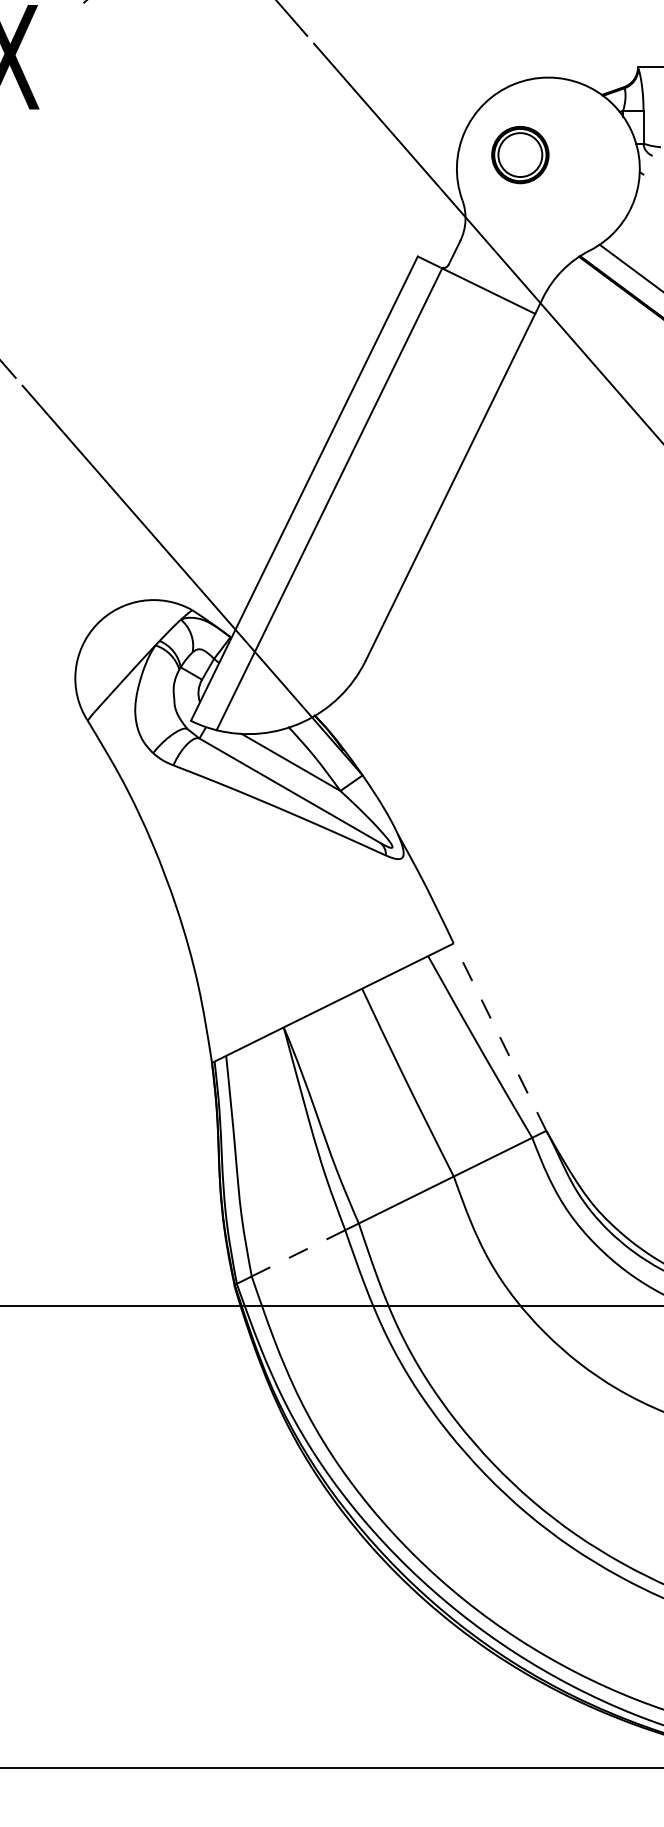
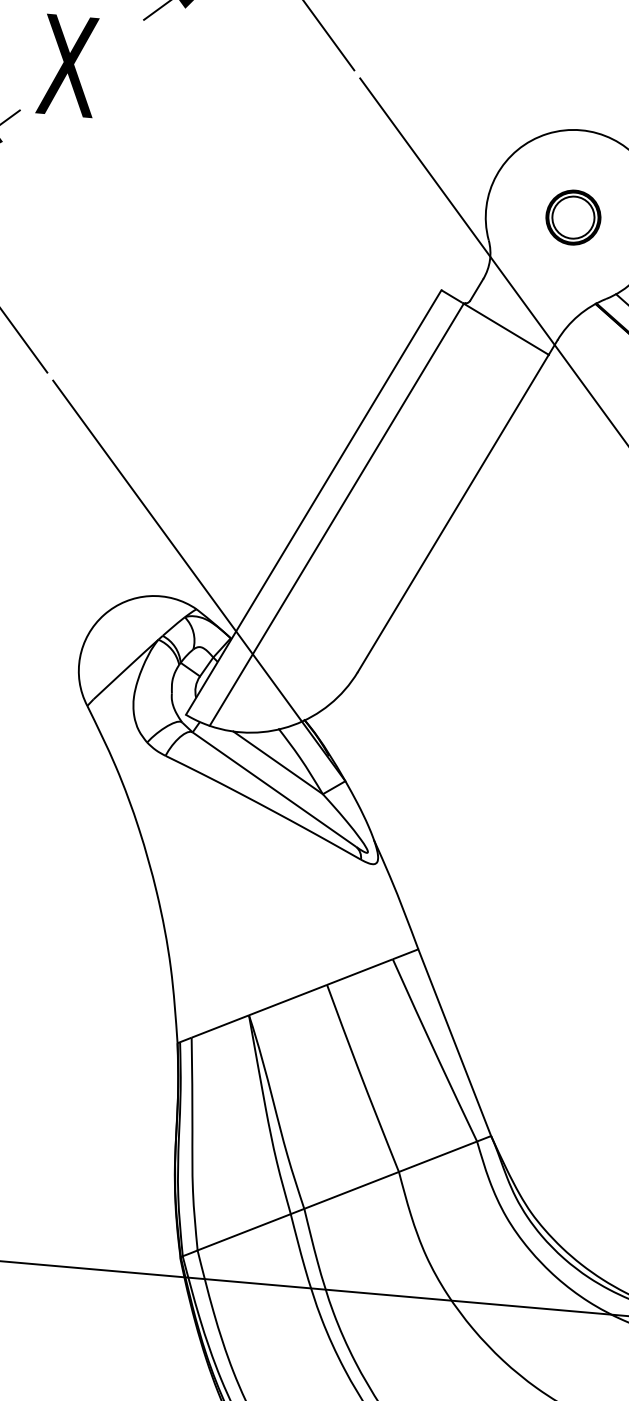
part: (520, 155) -> (573, 218), moved
line: (500, 1037) -> (455, 1043), dashed -> solid
line: (298, 1253) -> (244, 1232), dashed -> solid

